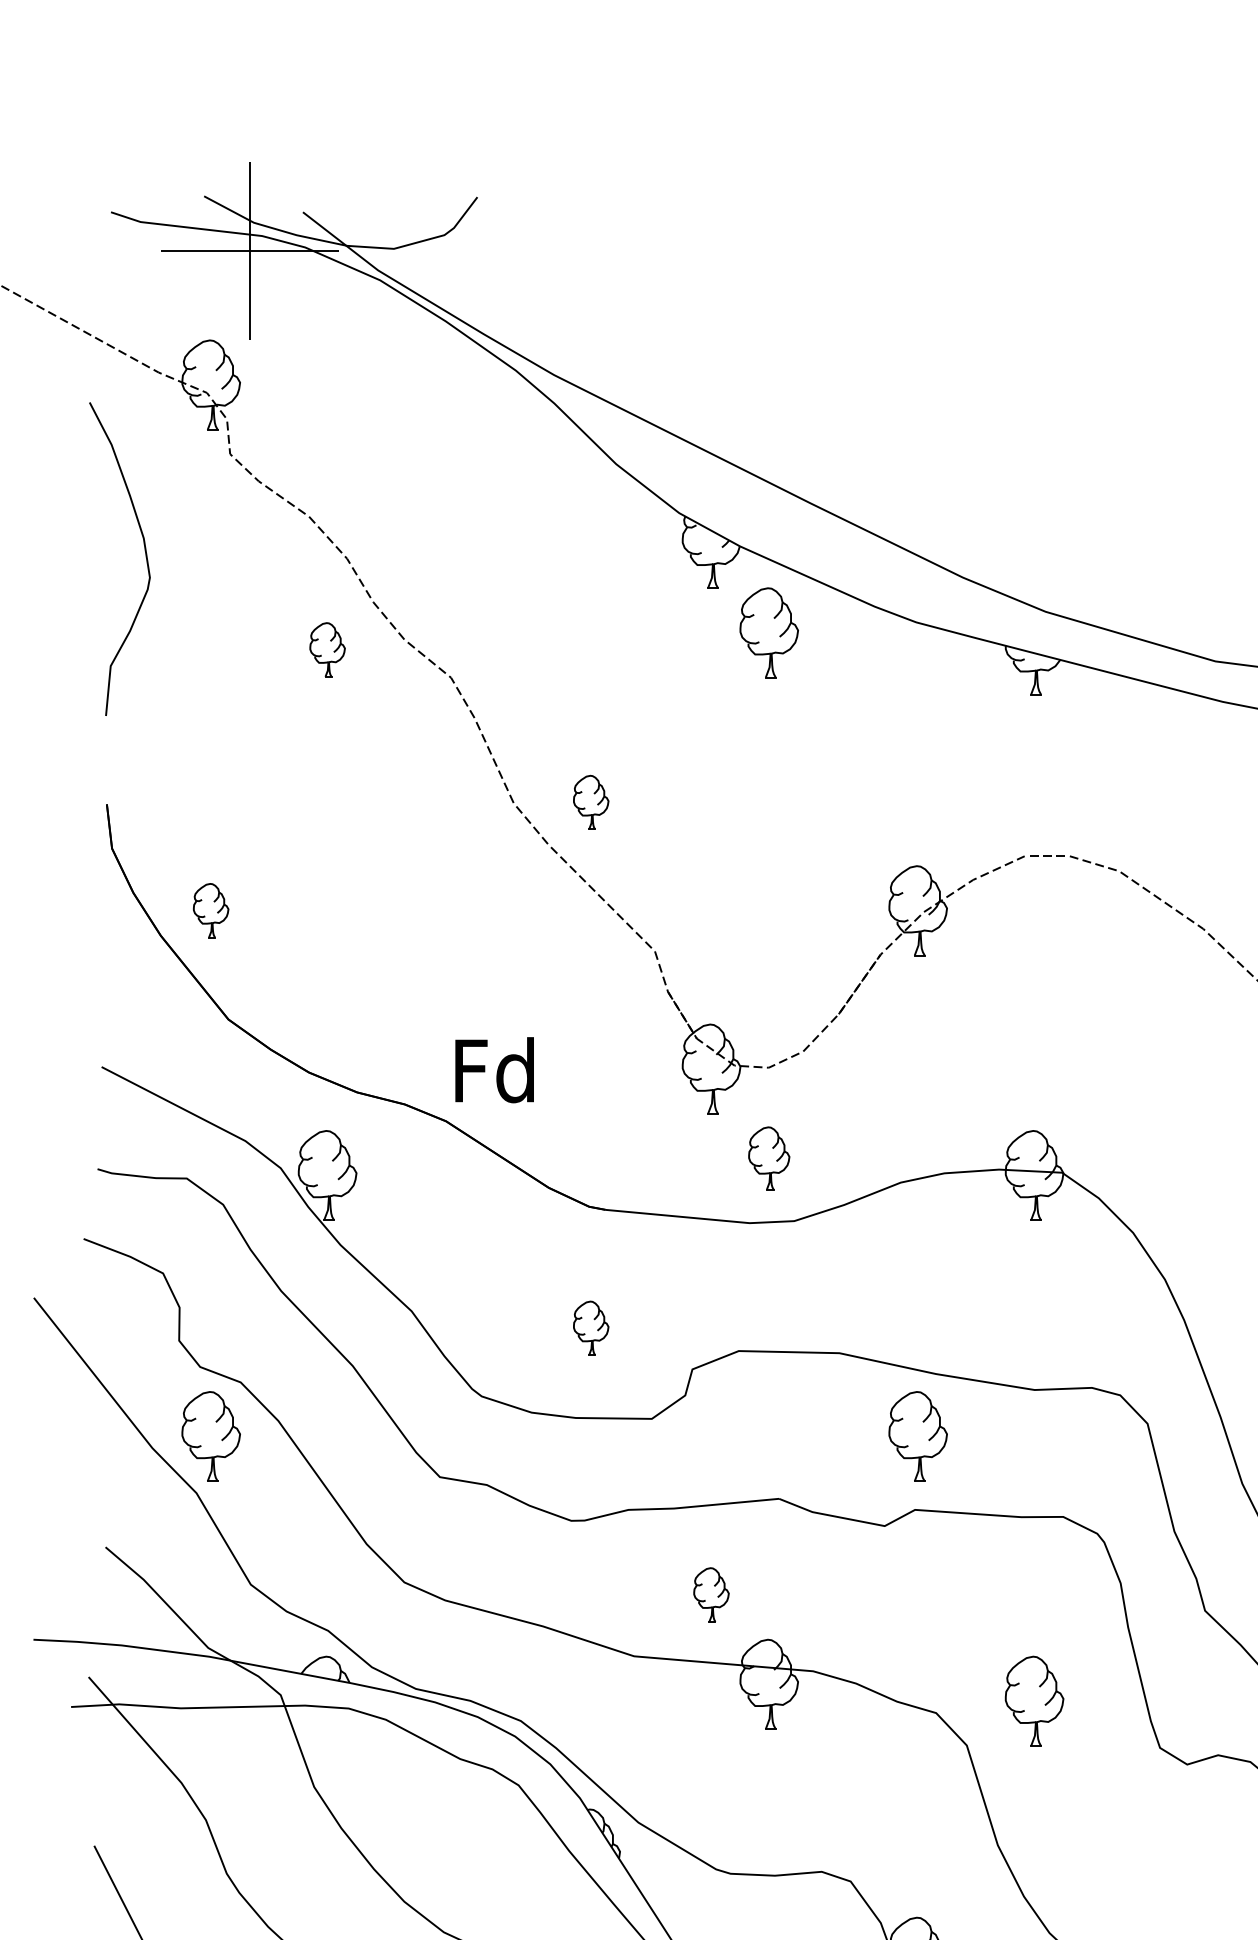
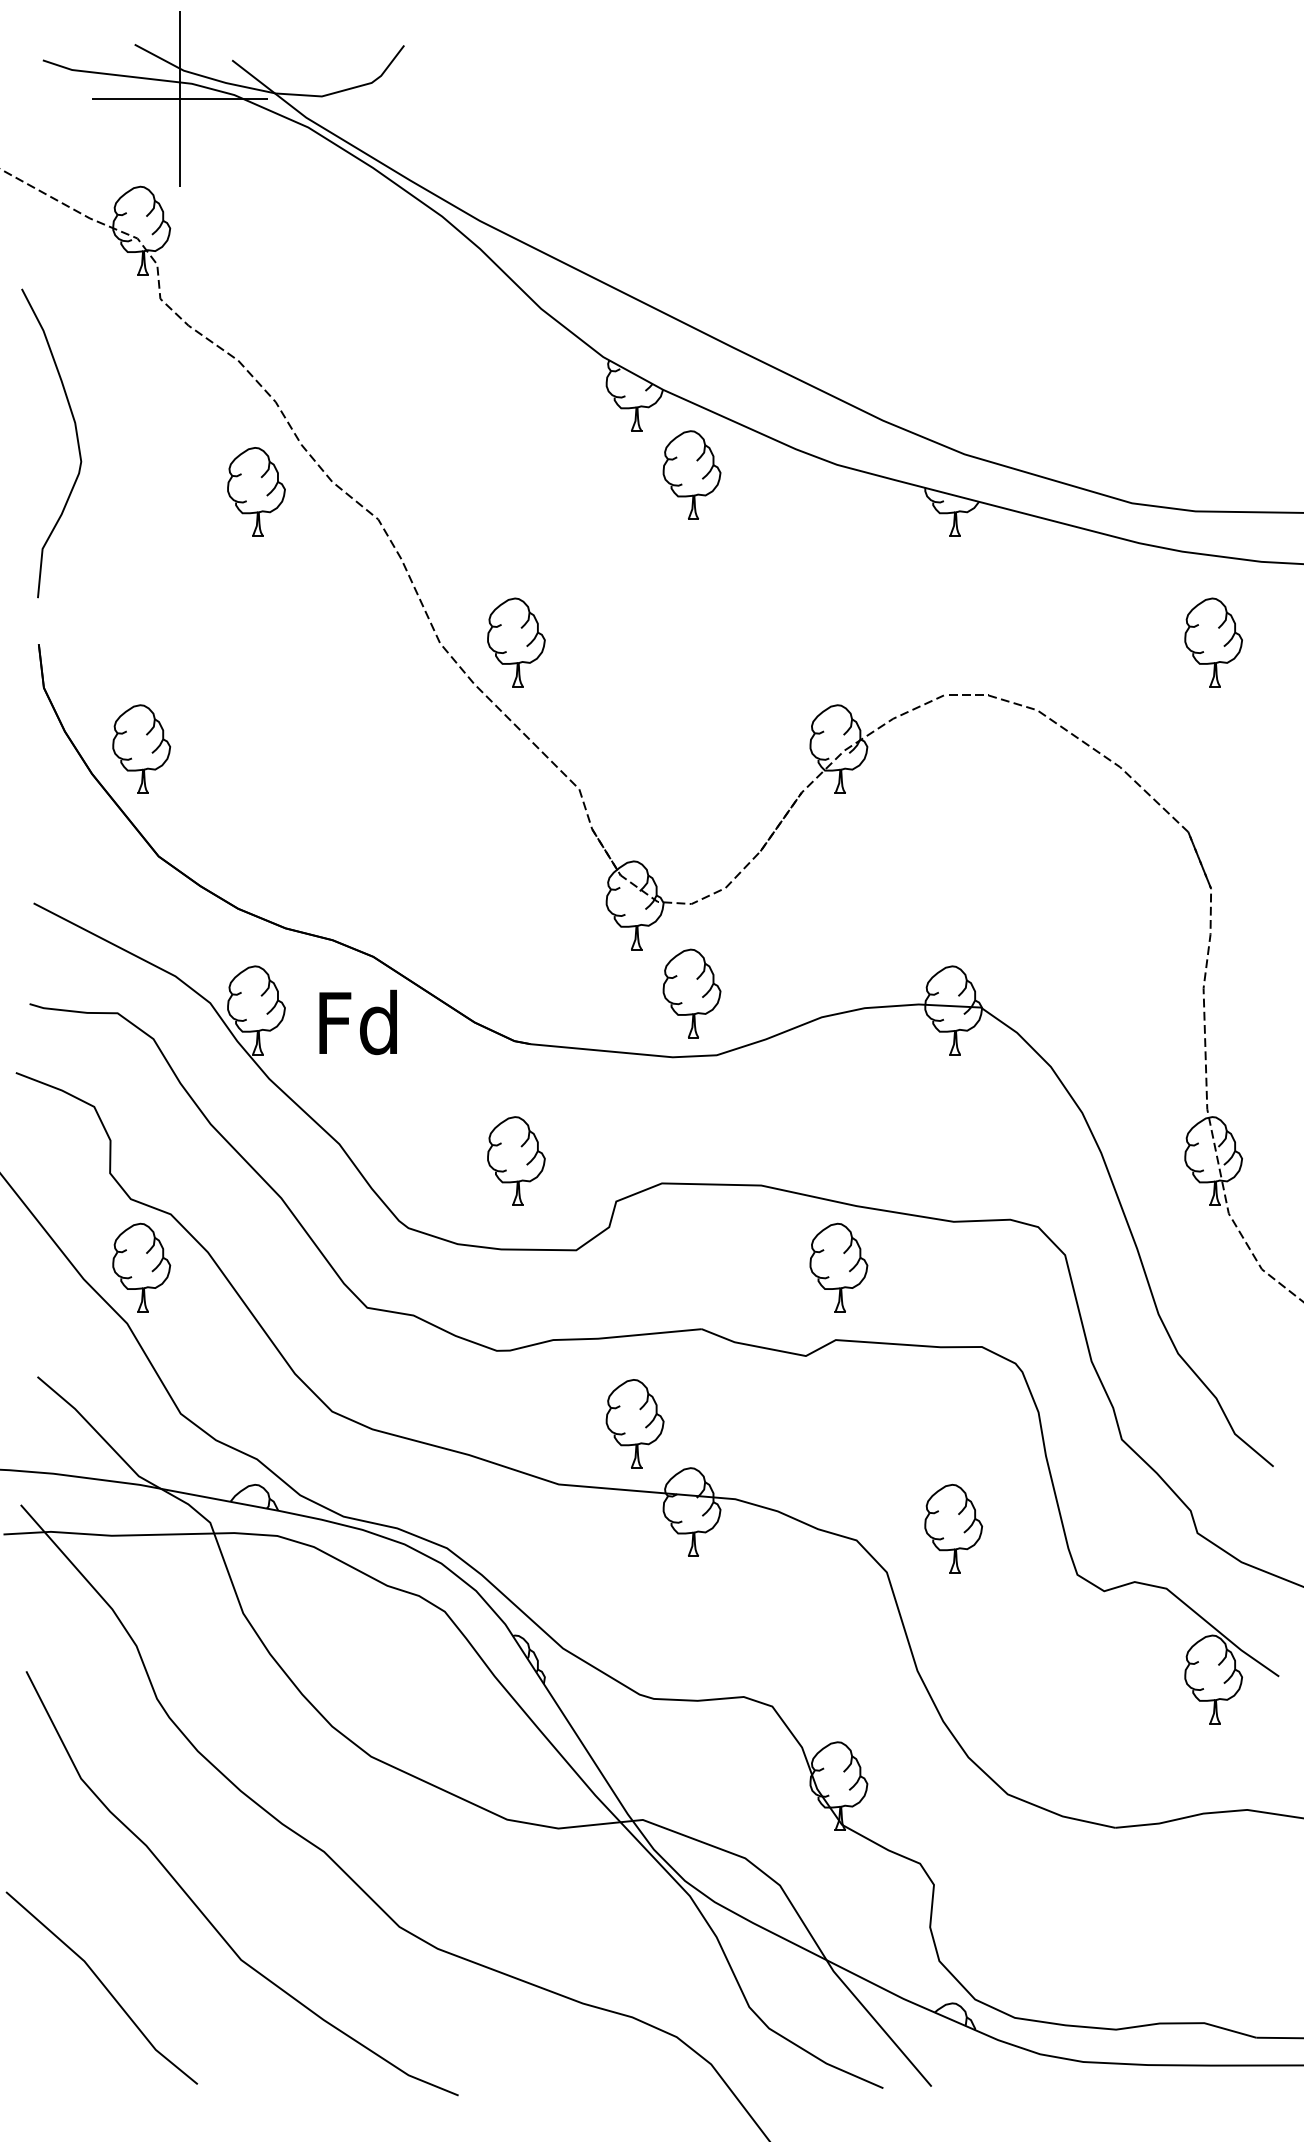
curve: (145, 555) -> (76, 439), moved
part: (327, 649) -> (256, 491), size x1.67
part: (591, 802) -> (516, 642), size x1.67
part: (211, 910) -> (141, 748), size x1.67
text: (493, 1070) -> (357, 1022), moved
part: (768, 1158) -> (691, 993), size x1.43
part: (591, 1327) -> (516, 1160), size x1.67
part: (710, 1594) -> (634, 1423), size x1.67

